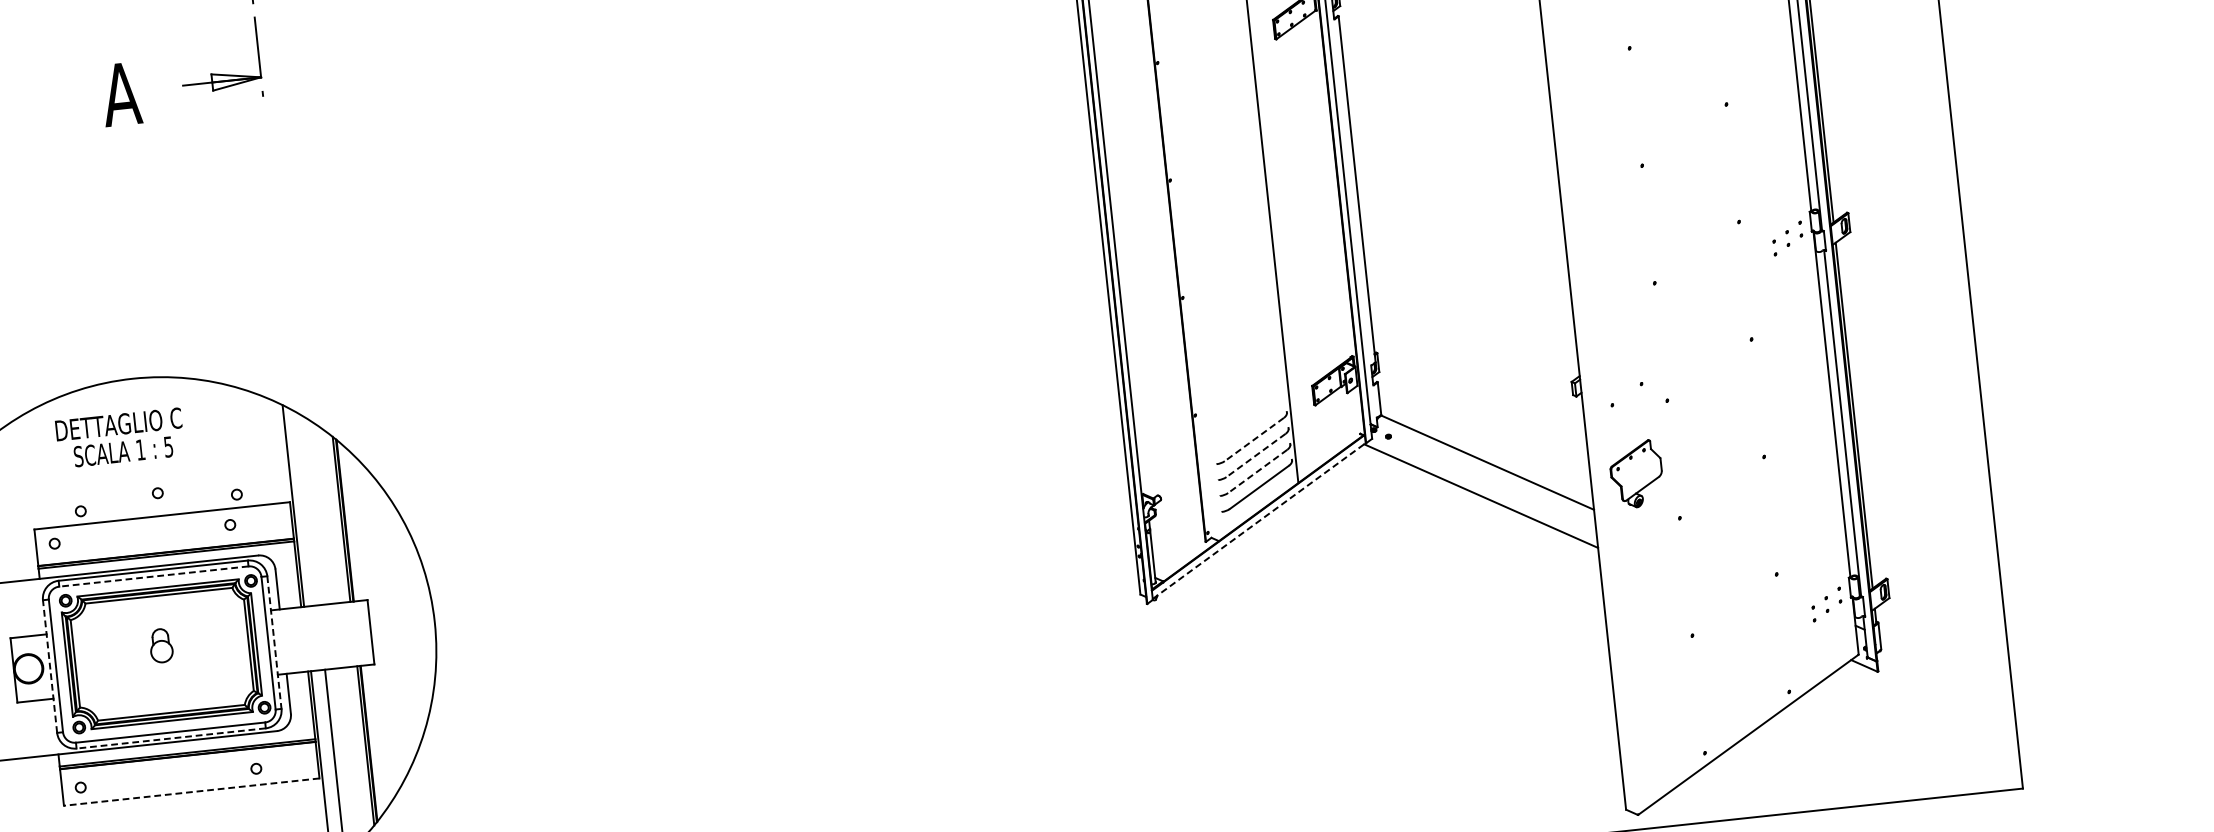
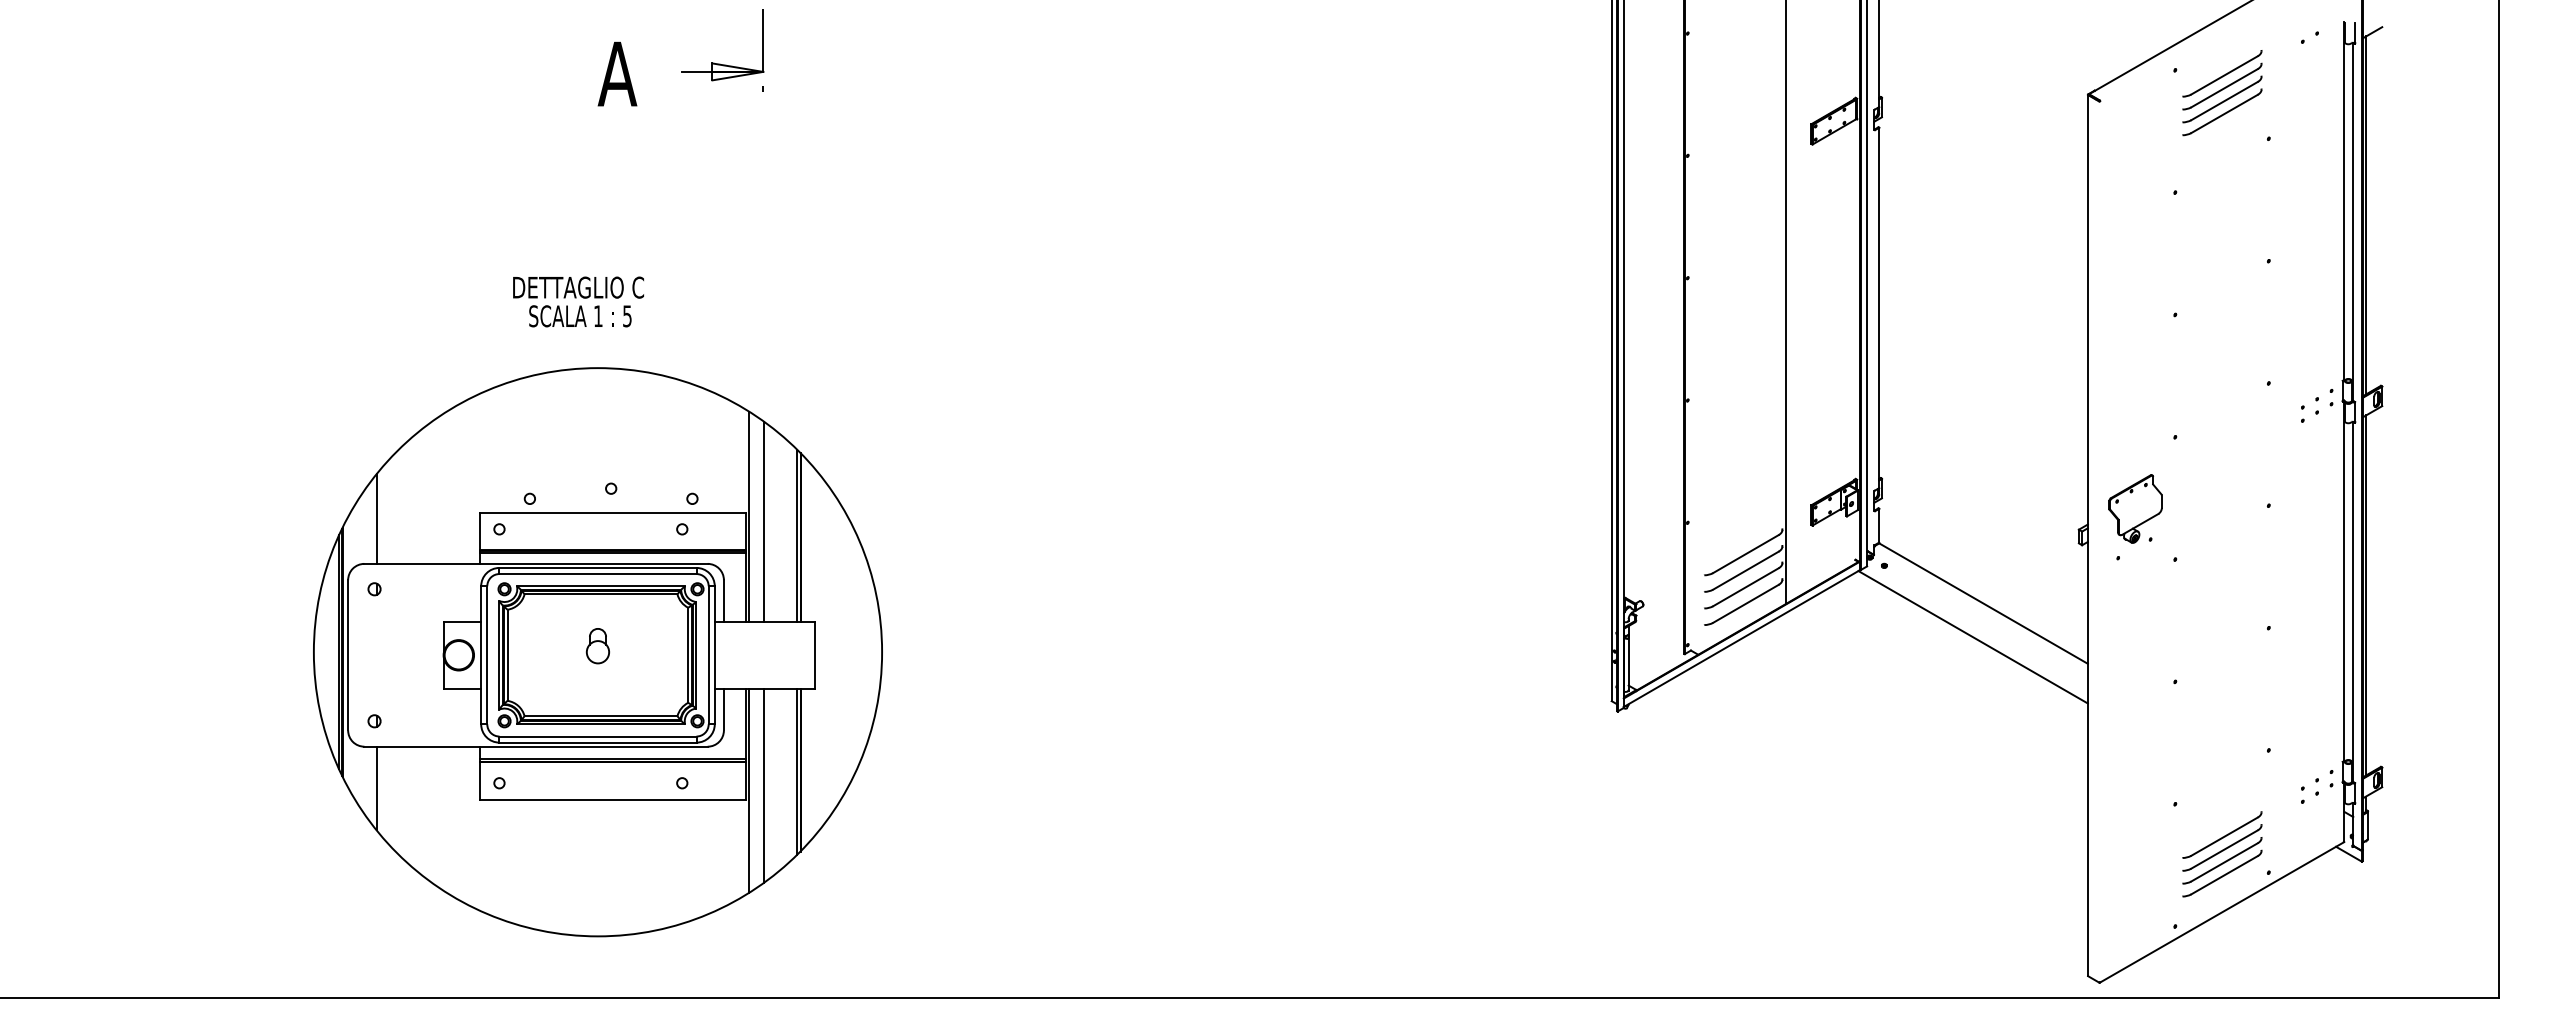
text: (120, 437) -> (578, 301), moved
line: (1254, 439) -> (1745, 554), dashed -> solid
line: (1255, 455) -> (1745, 570), dashed -> solid
line: (1257, 471) -> (1745, 587), dashed -> solid
part: (1636, 473) -> (2135, 508), moved
line: (307, 509) -> (763, 521), added
line: (1259, 520) -> (1742, 638), dashed -> solid
line: (153, 577) -> (597, 574), dashed -> solid
line: (274, 642) -> (714, 655), dashed -> solid
line: (50, 665) -> (481, 654), dashed -> solid
part: (1742, 679) -> (2222, 854), added
line: (170, 738) -> (597, 742), dashed -> solid
line: (191, 792) -> (612, 800), dashed -> solid

